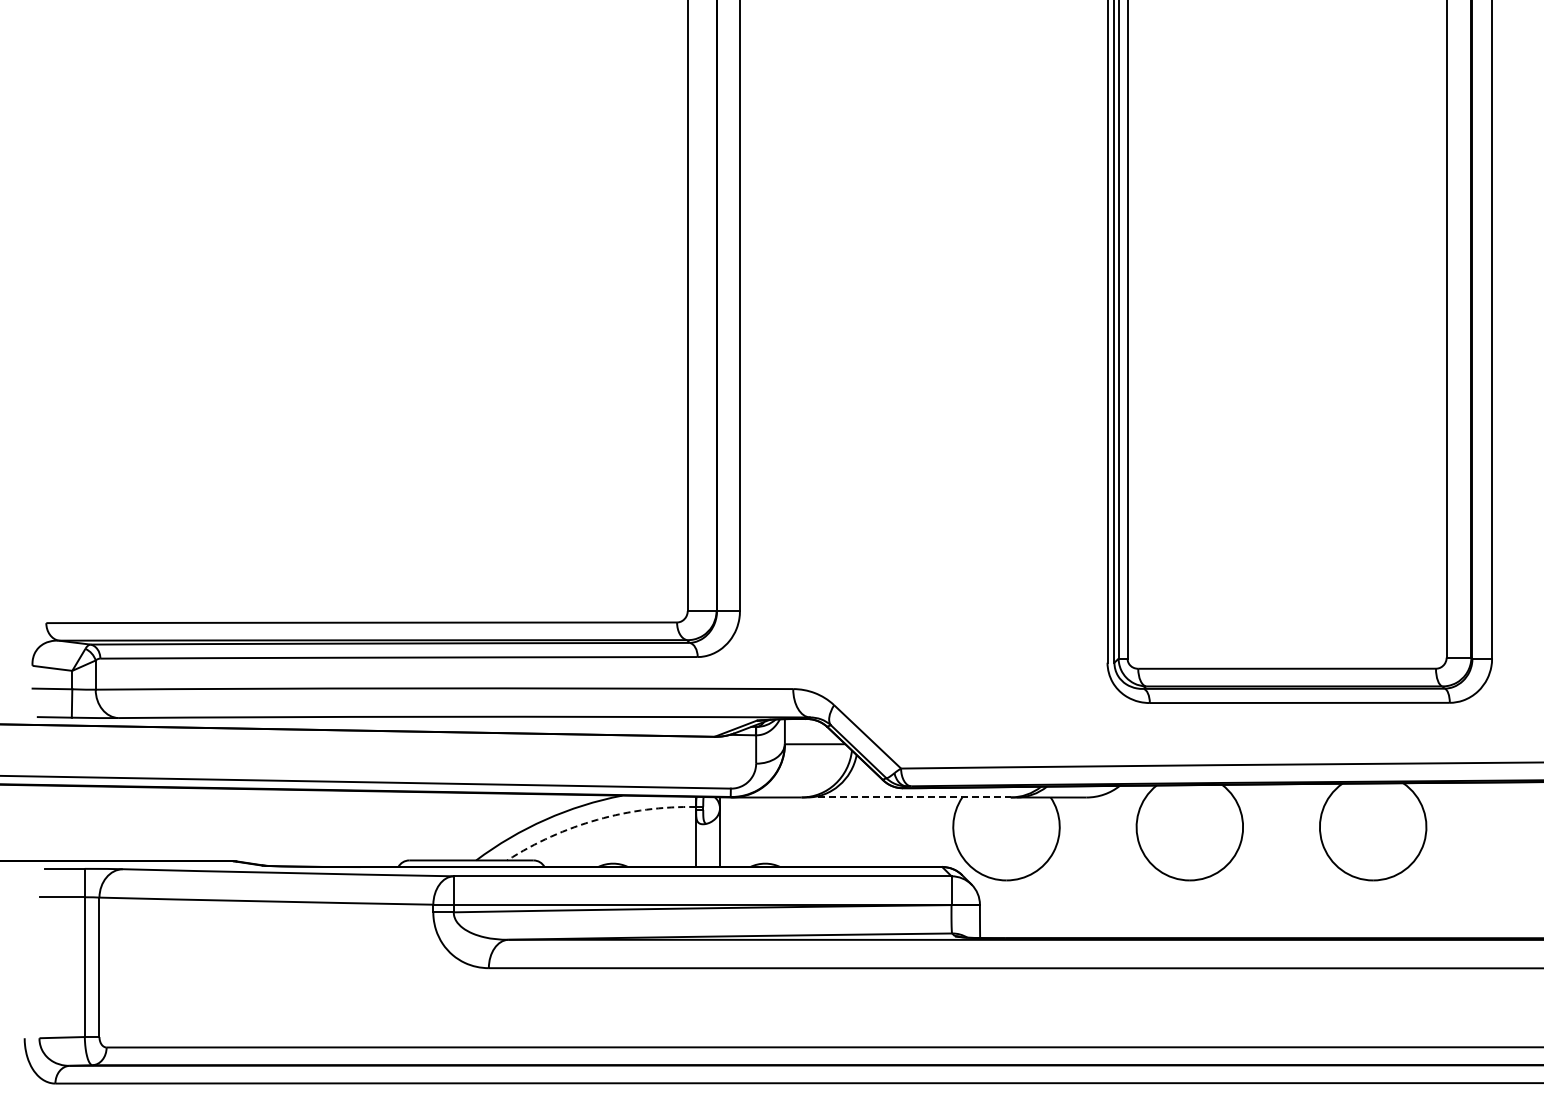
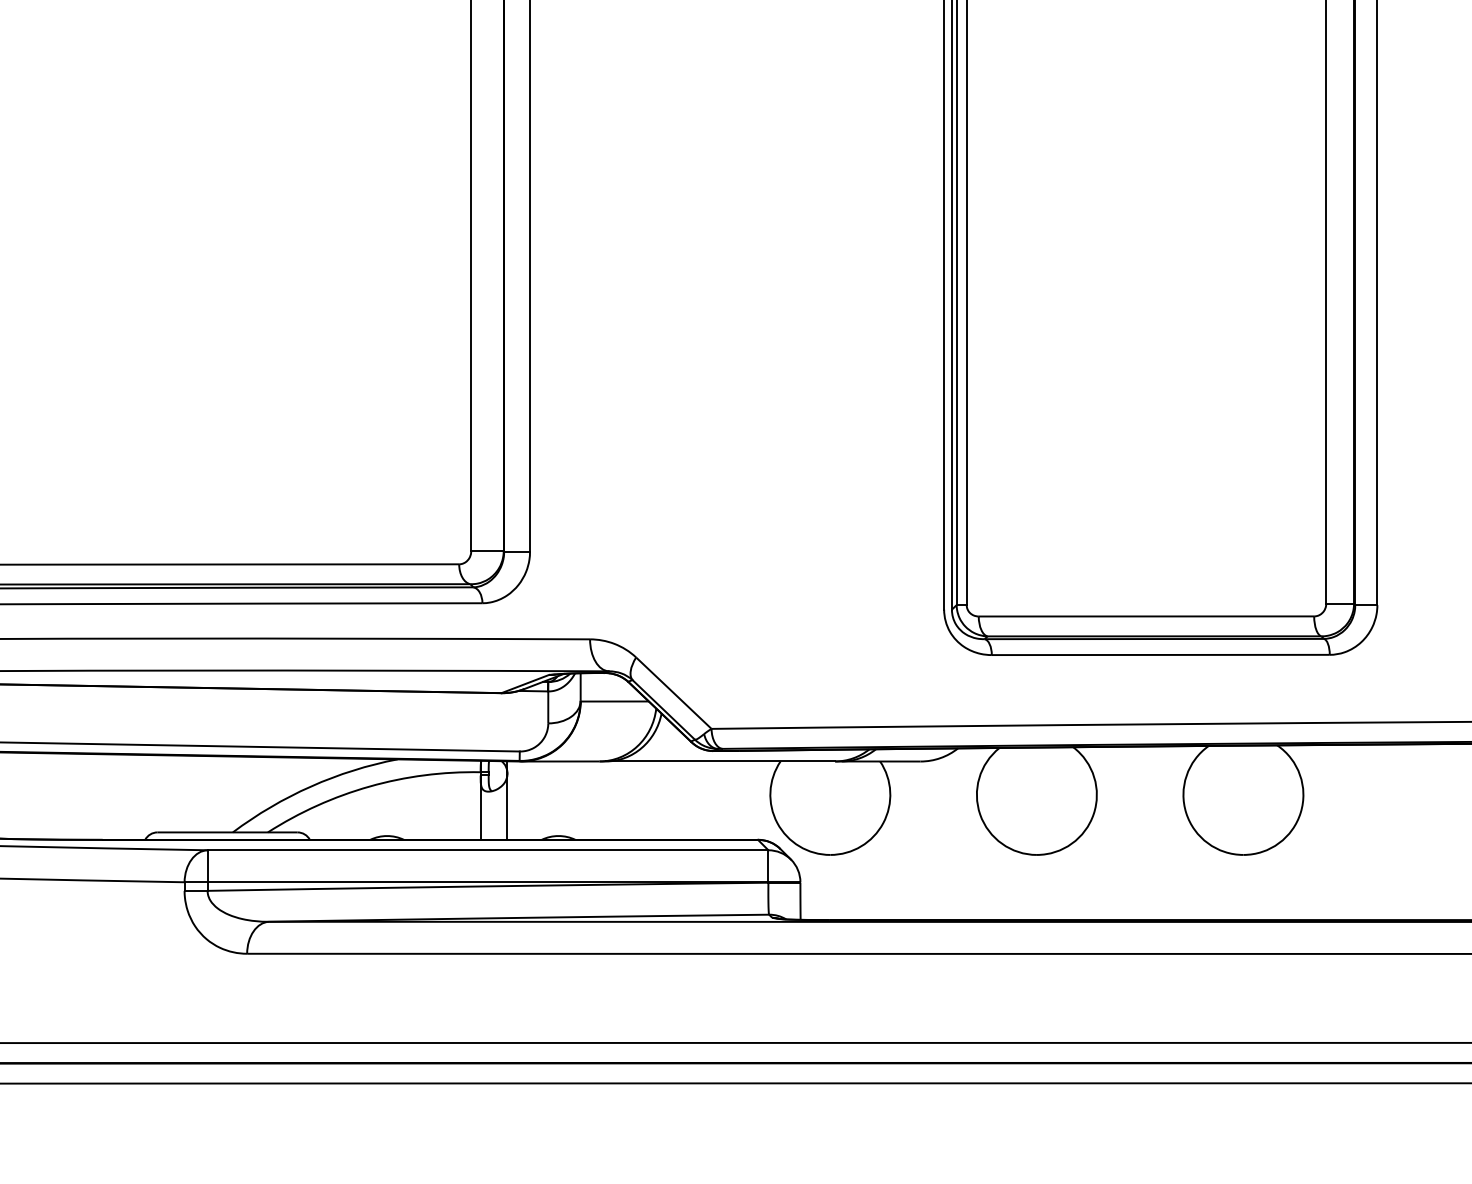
line: (909, 797) -> (721, 761), dashed -> solid
arc: (597, 819) -> (369, 786), dashed -> solid

